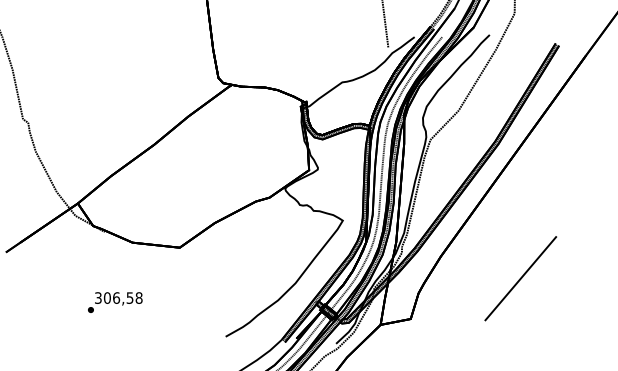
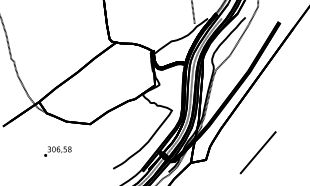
line: (519, 278) -> (257, 152), moved

